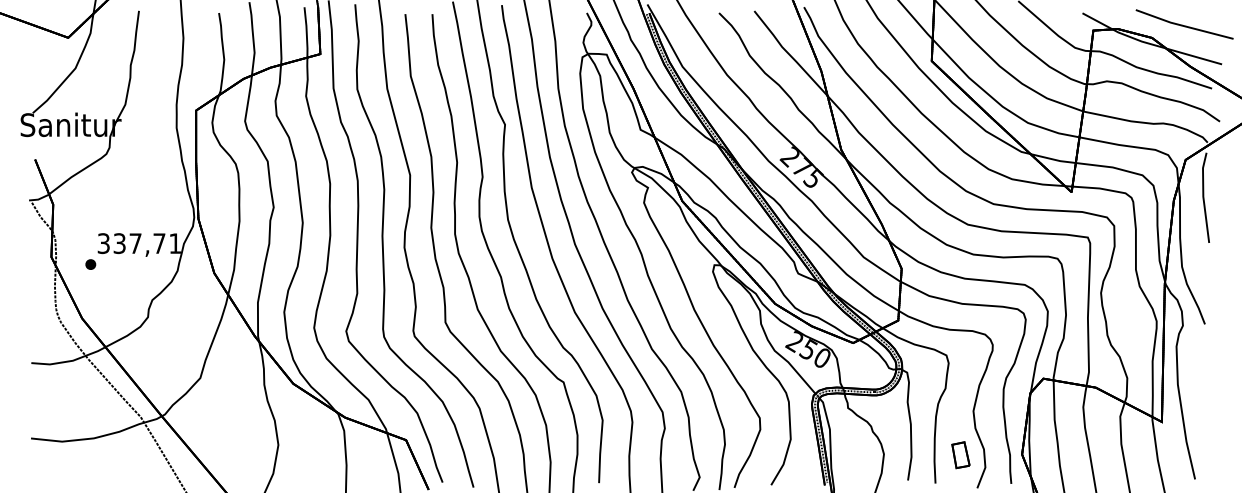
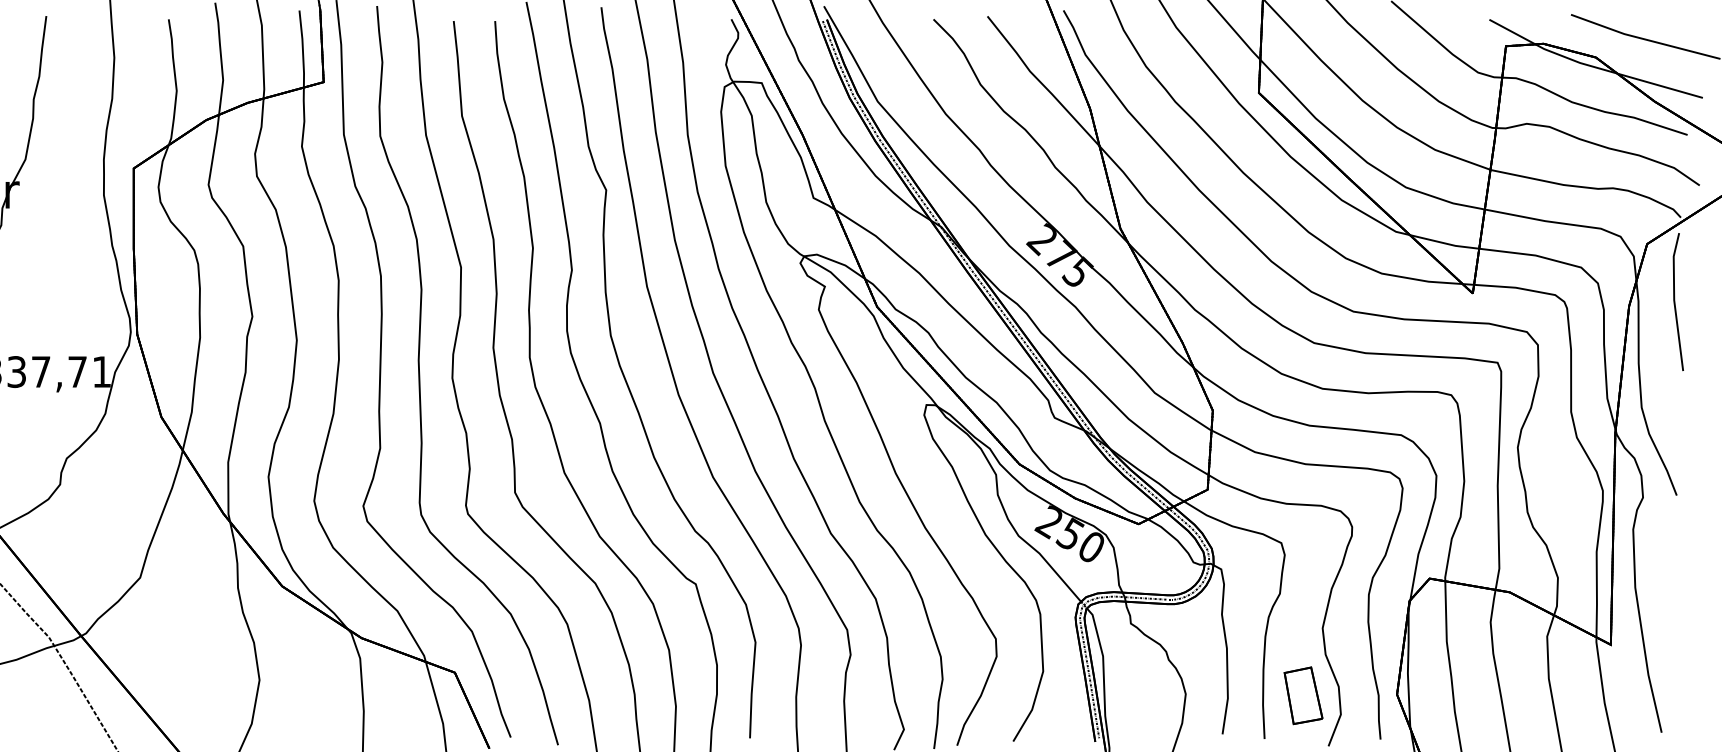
part: (960, 454) -> (1302, 694), size x1.43

